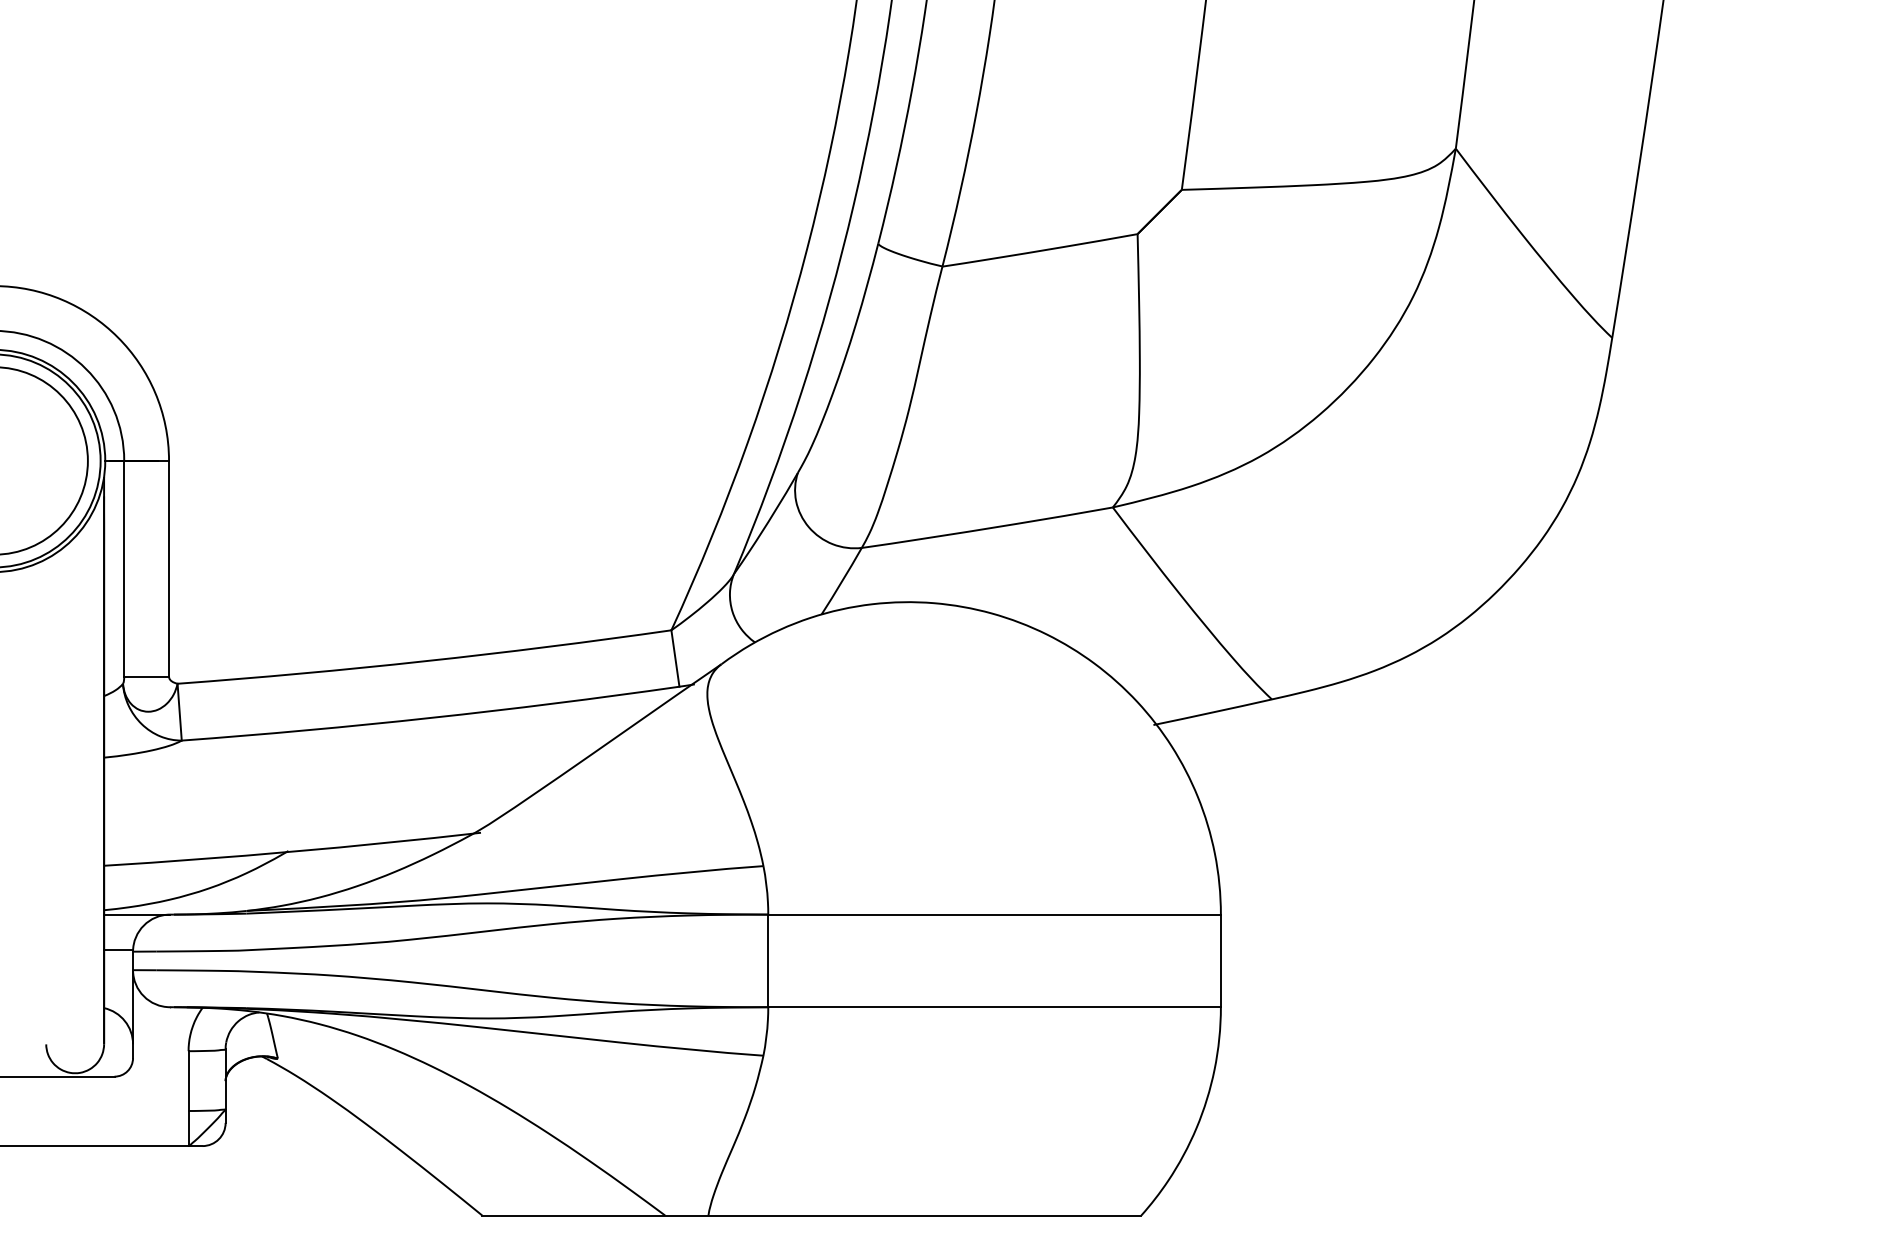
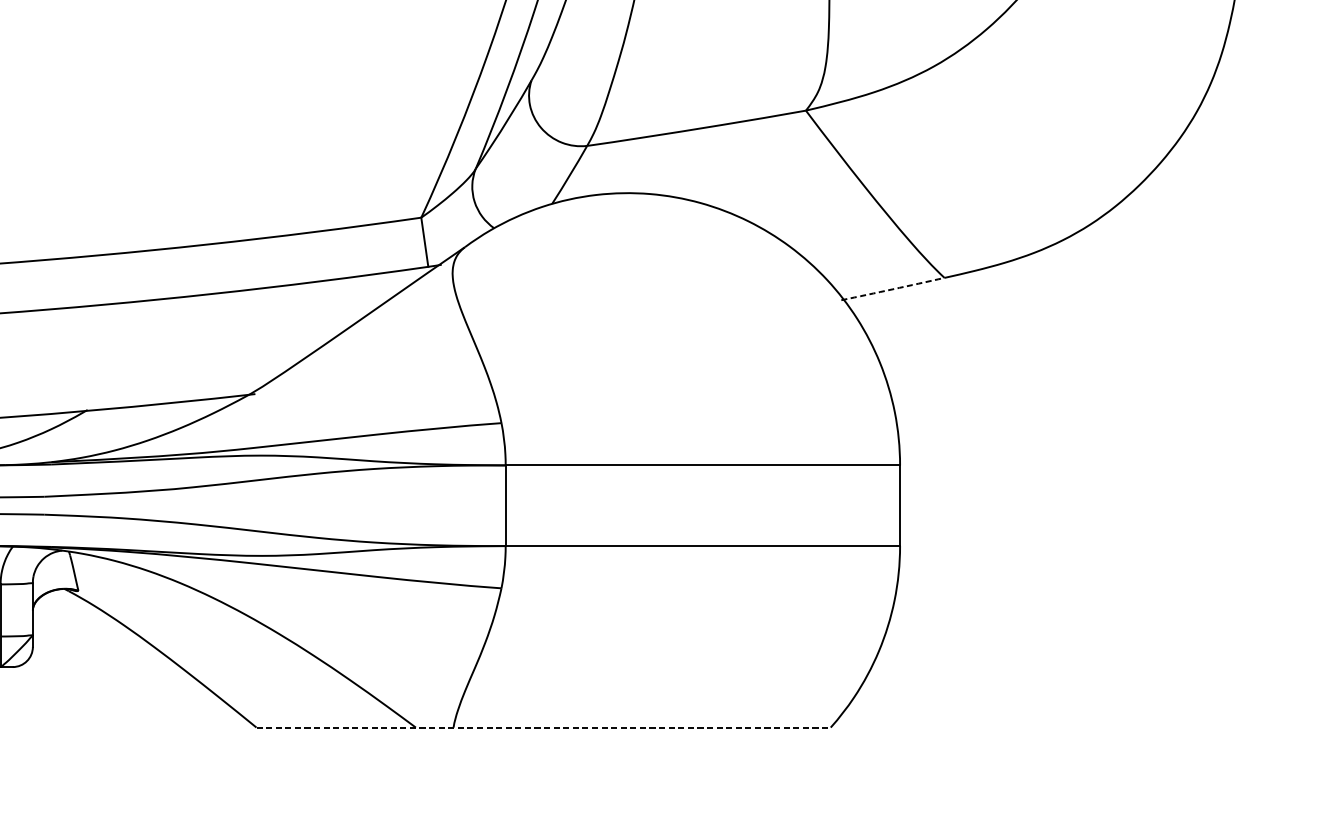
arc: (1212, 712) -> (892, 289), solid -> dashed
line: (811, 1215) -> (543, 727), solid -> dashed

